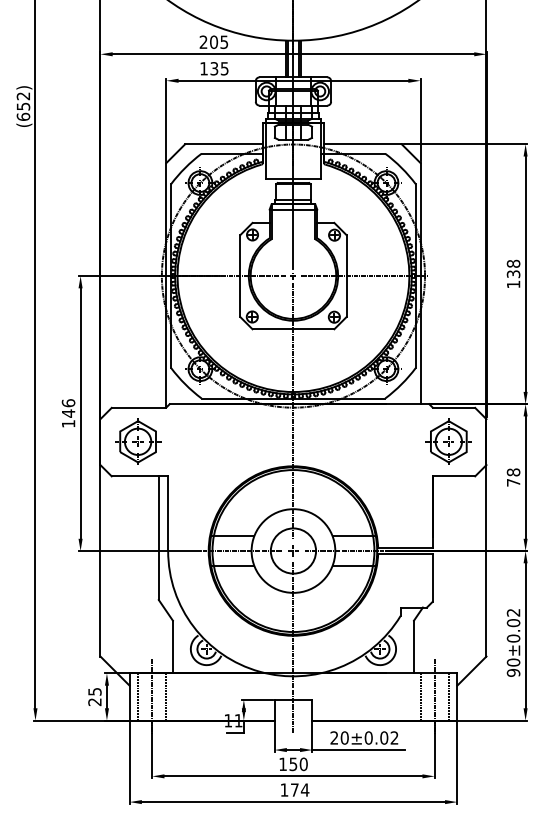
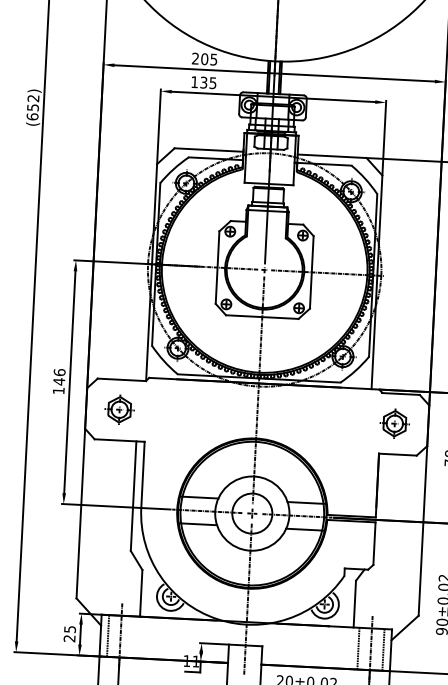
part: (138, 441) -> (119, 409), size x0.7
part: (448, 441) -> (394, 423), size x0.7
line: (166, 696) -> (133, 636), removed

